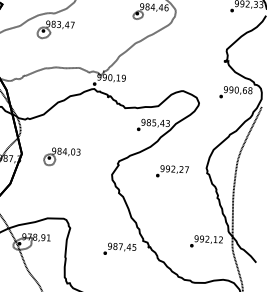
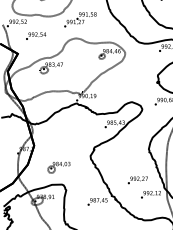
part: (61, 156) -> (58, 167), moved
text: (171, 171) -> (137, 180), moved

